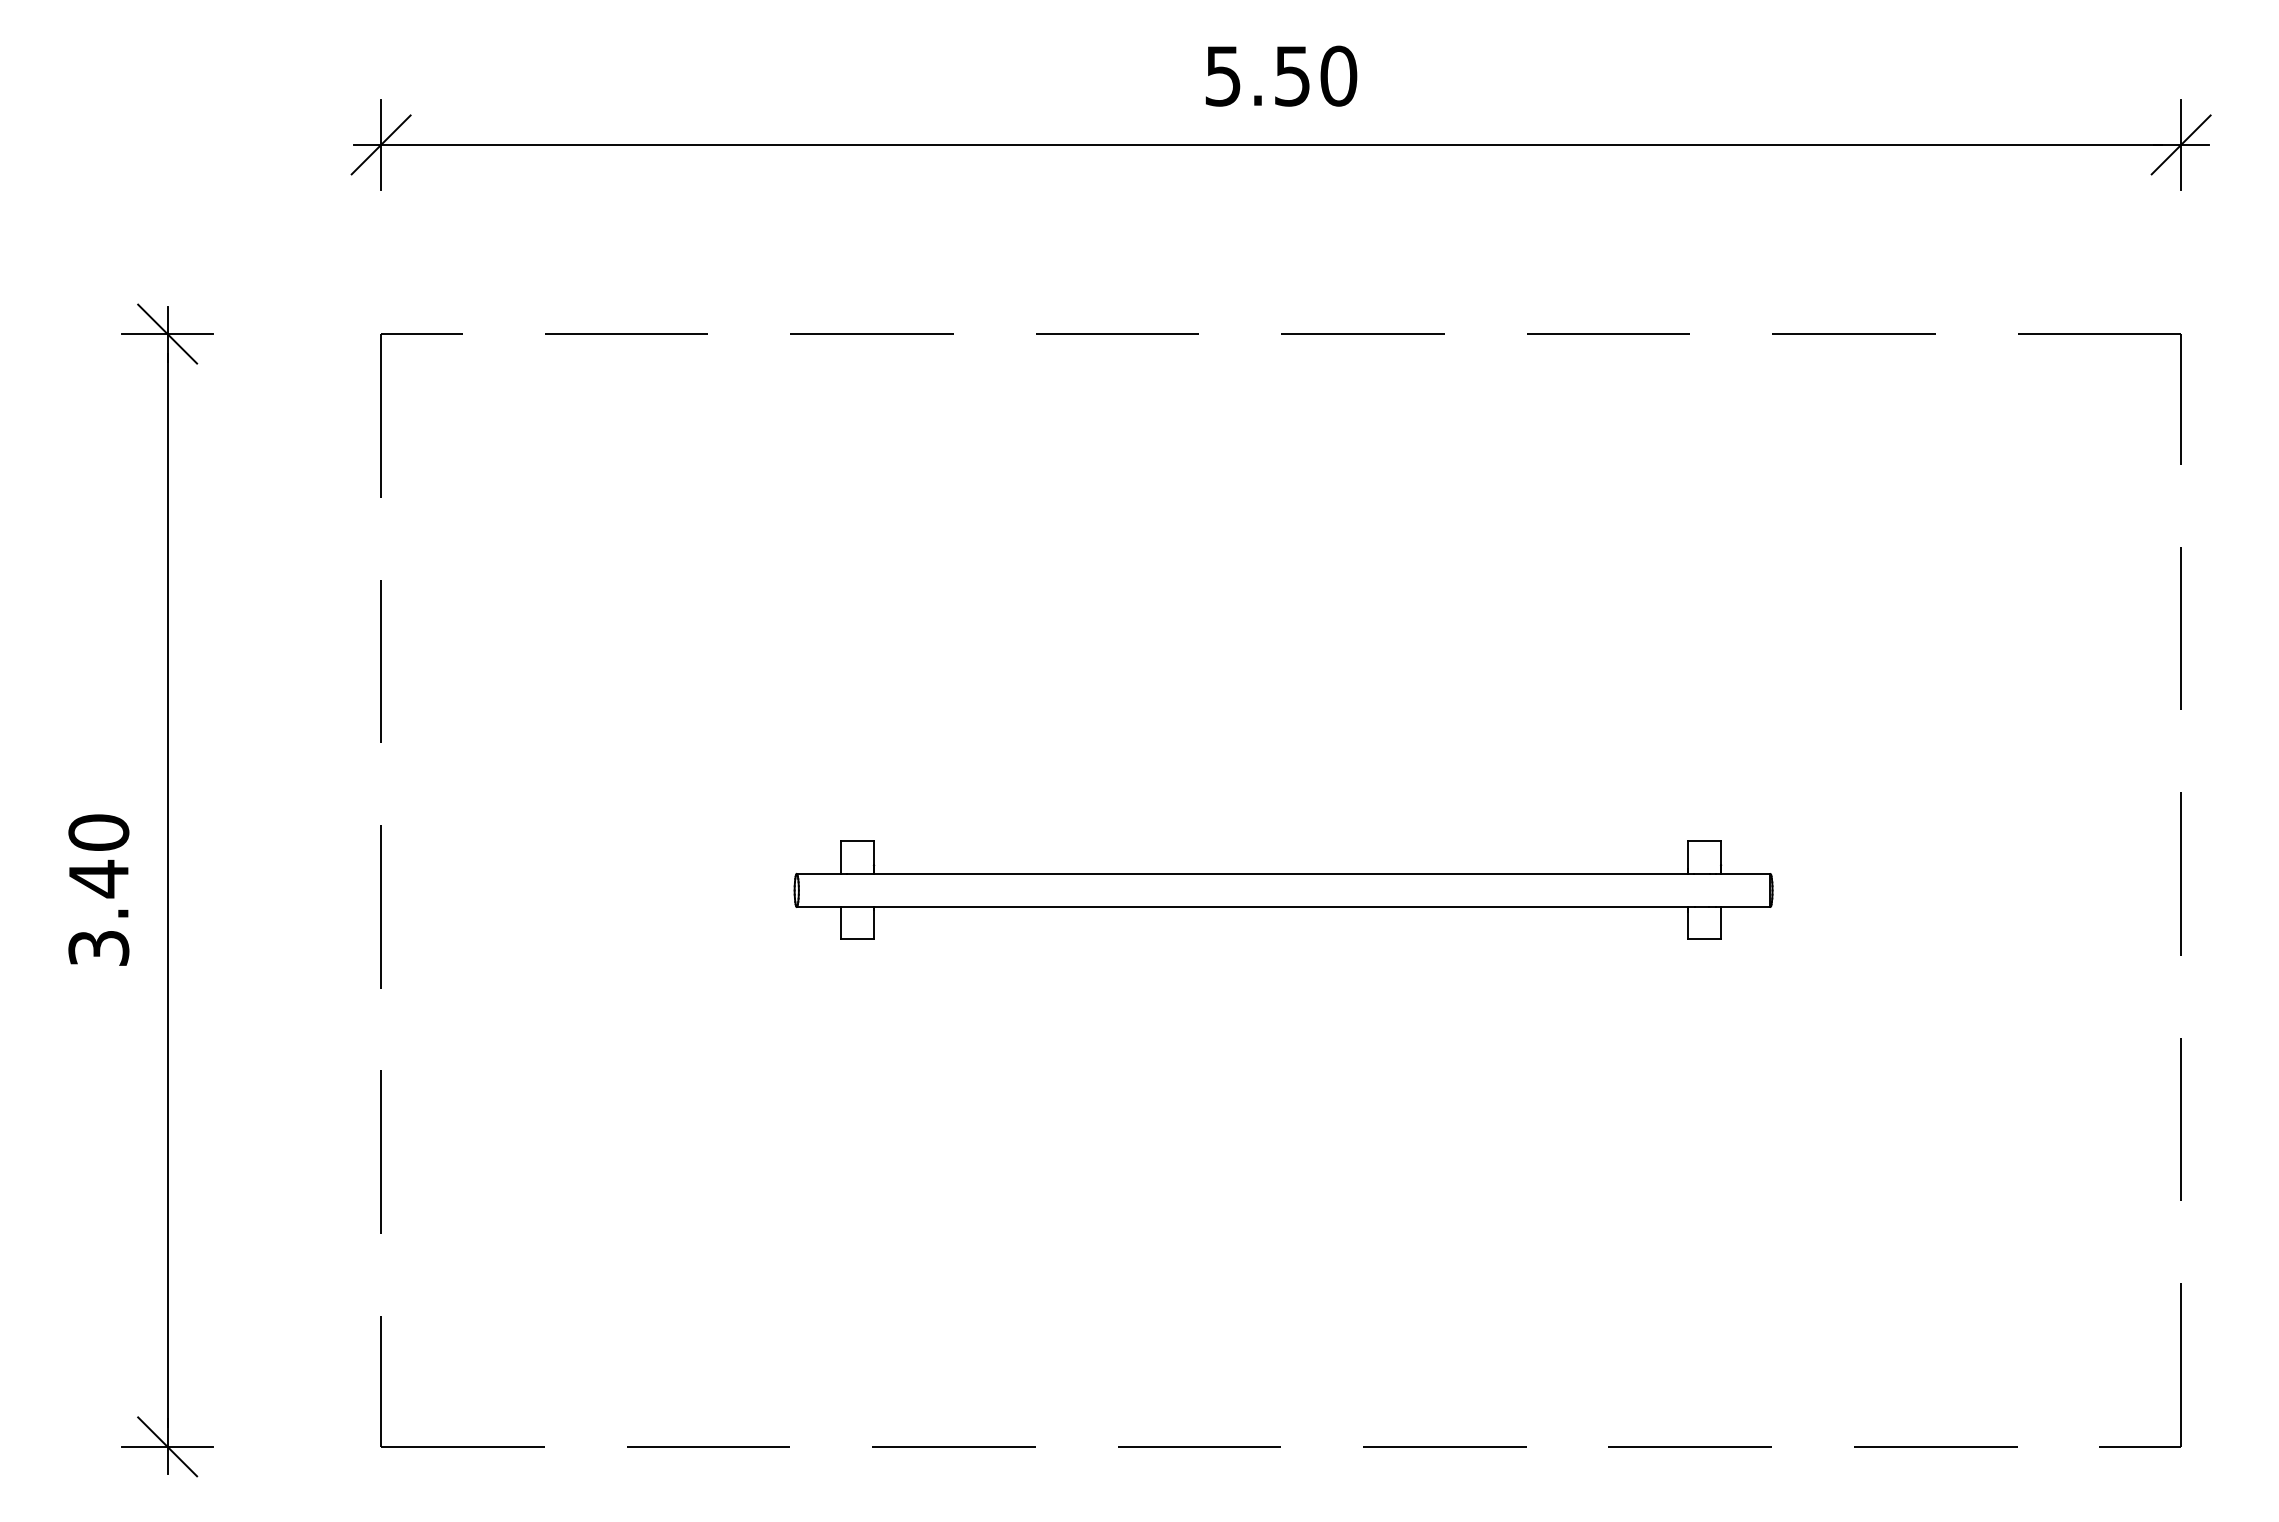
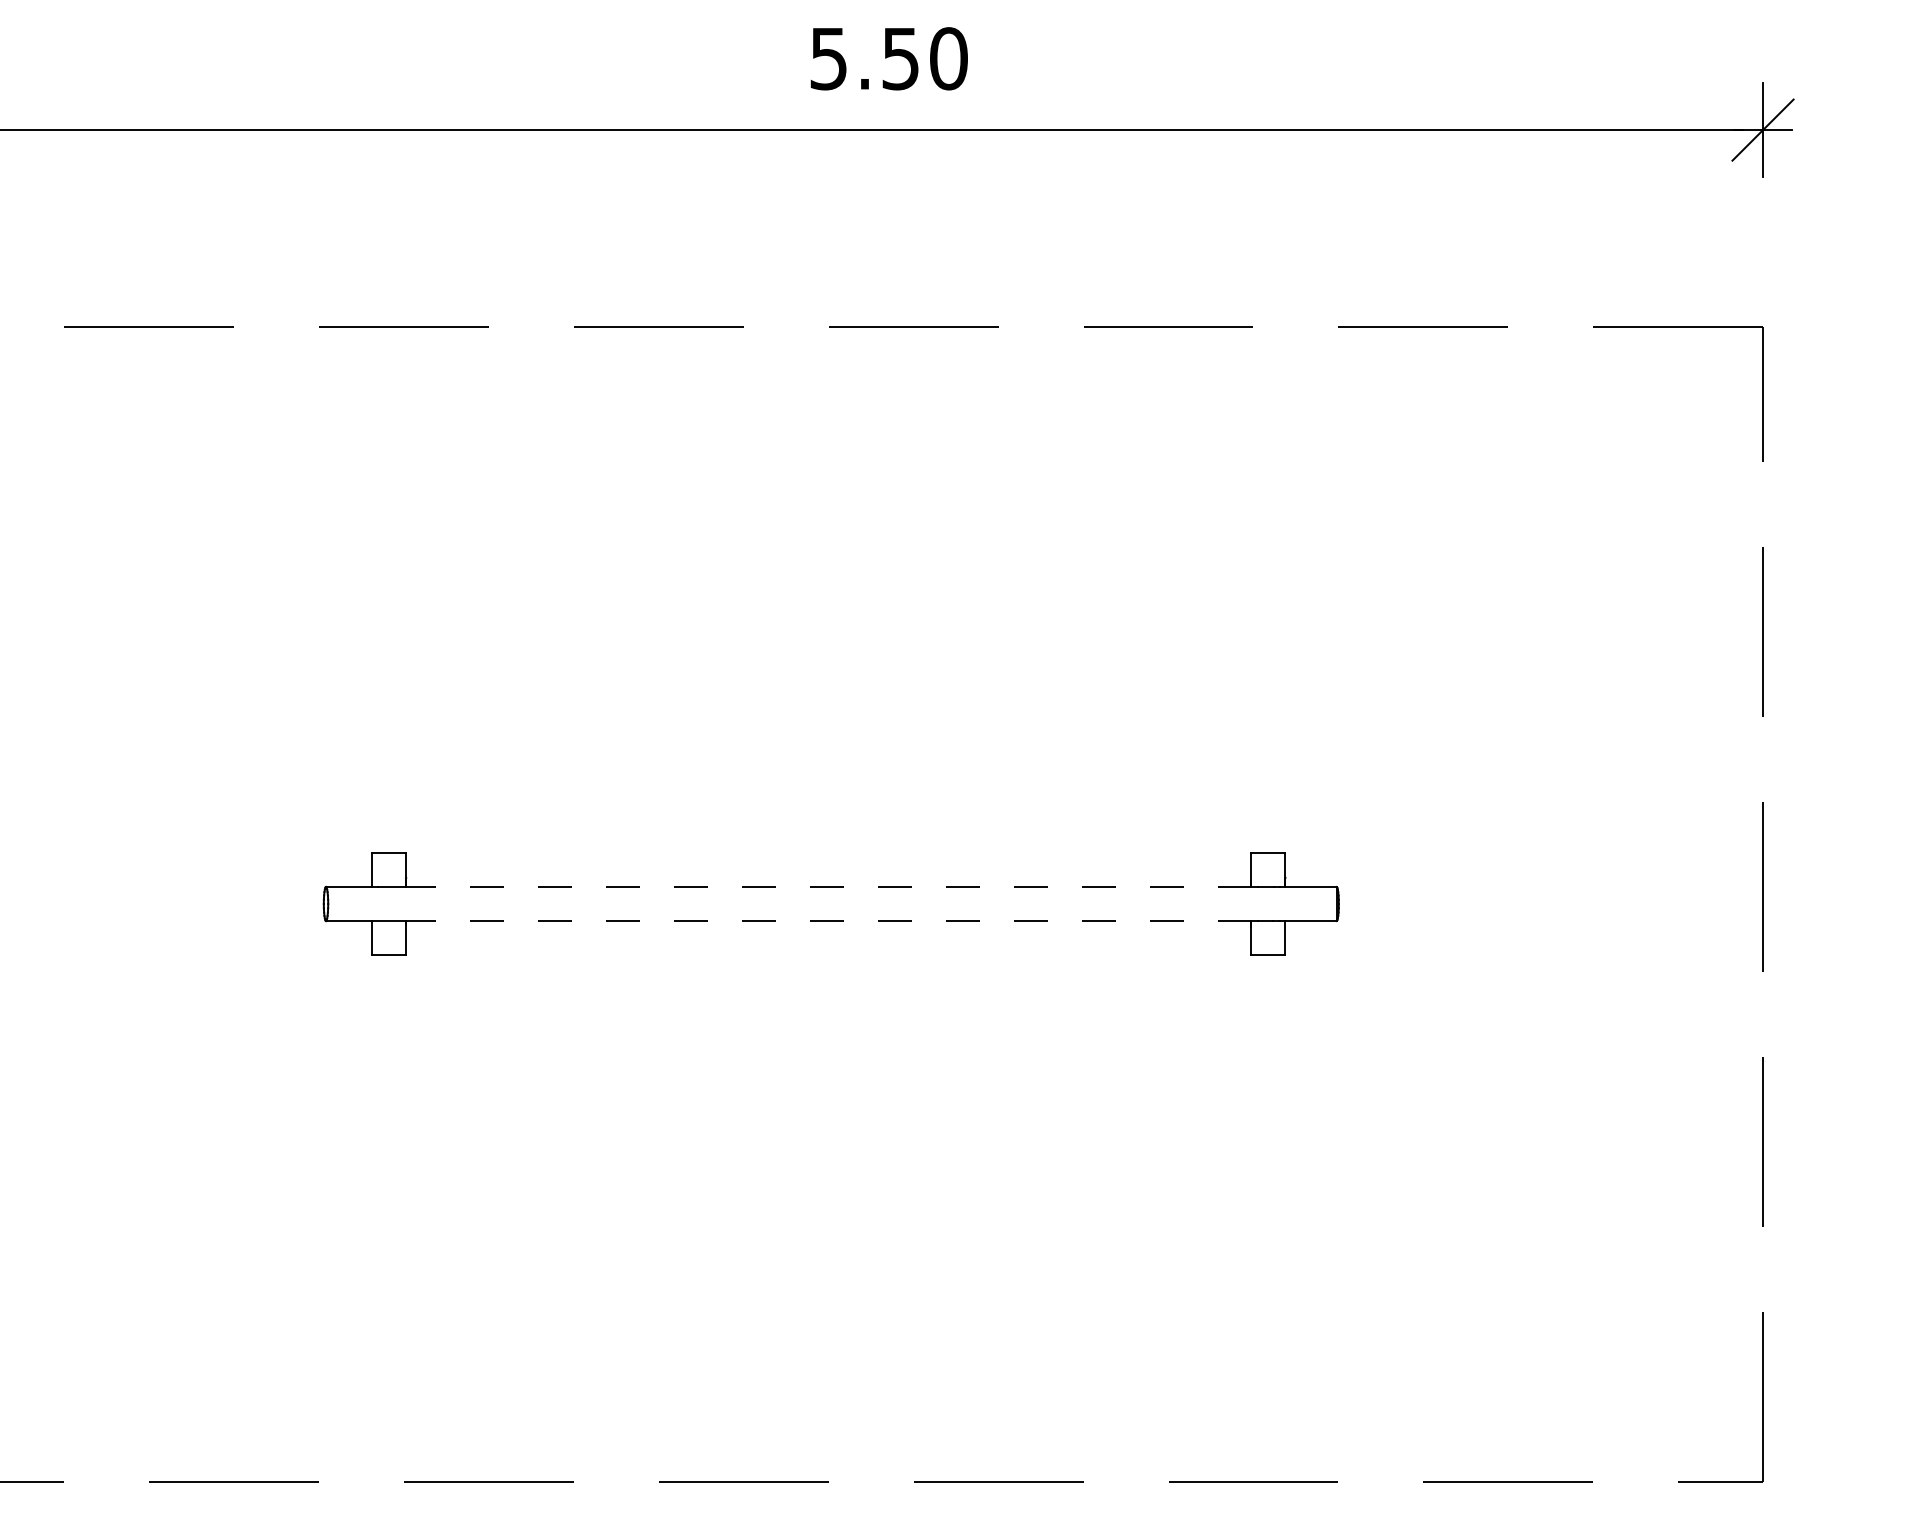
text: (1281, 75) -> (889, 58), moved
line: (1280, 874) -> (828, 887), solid -> dashed
line: (1280, 906) -> (828, 920), solid -> dashed

